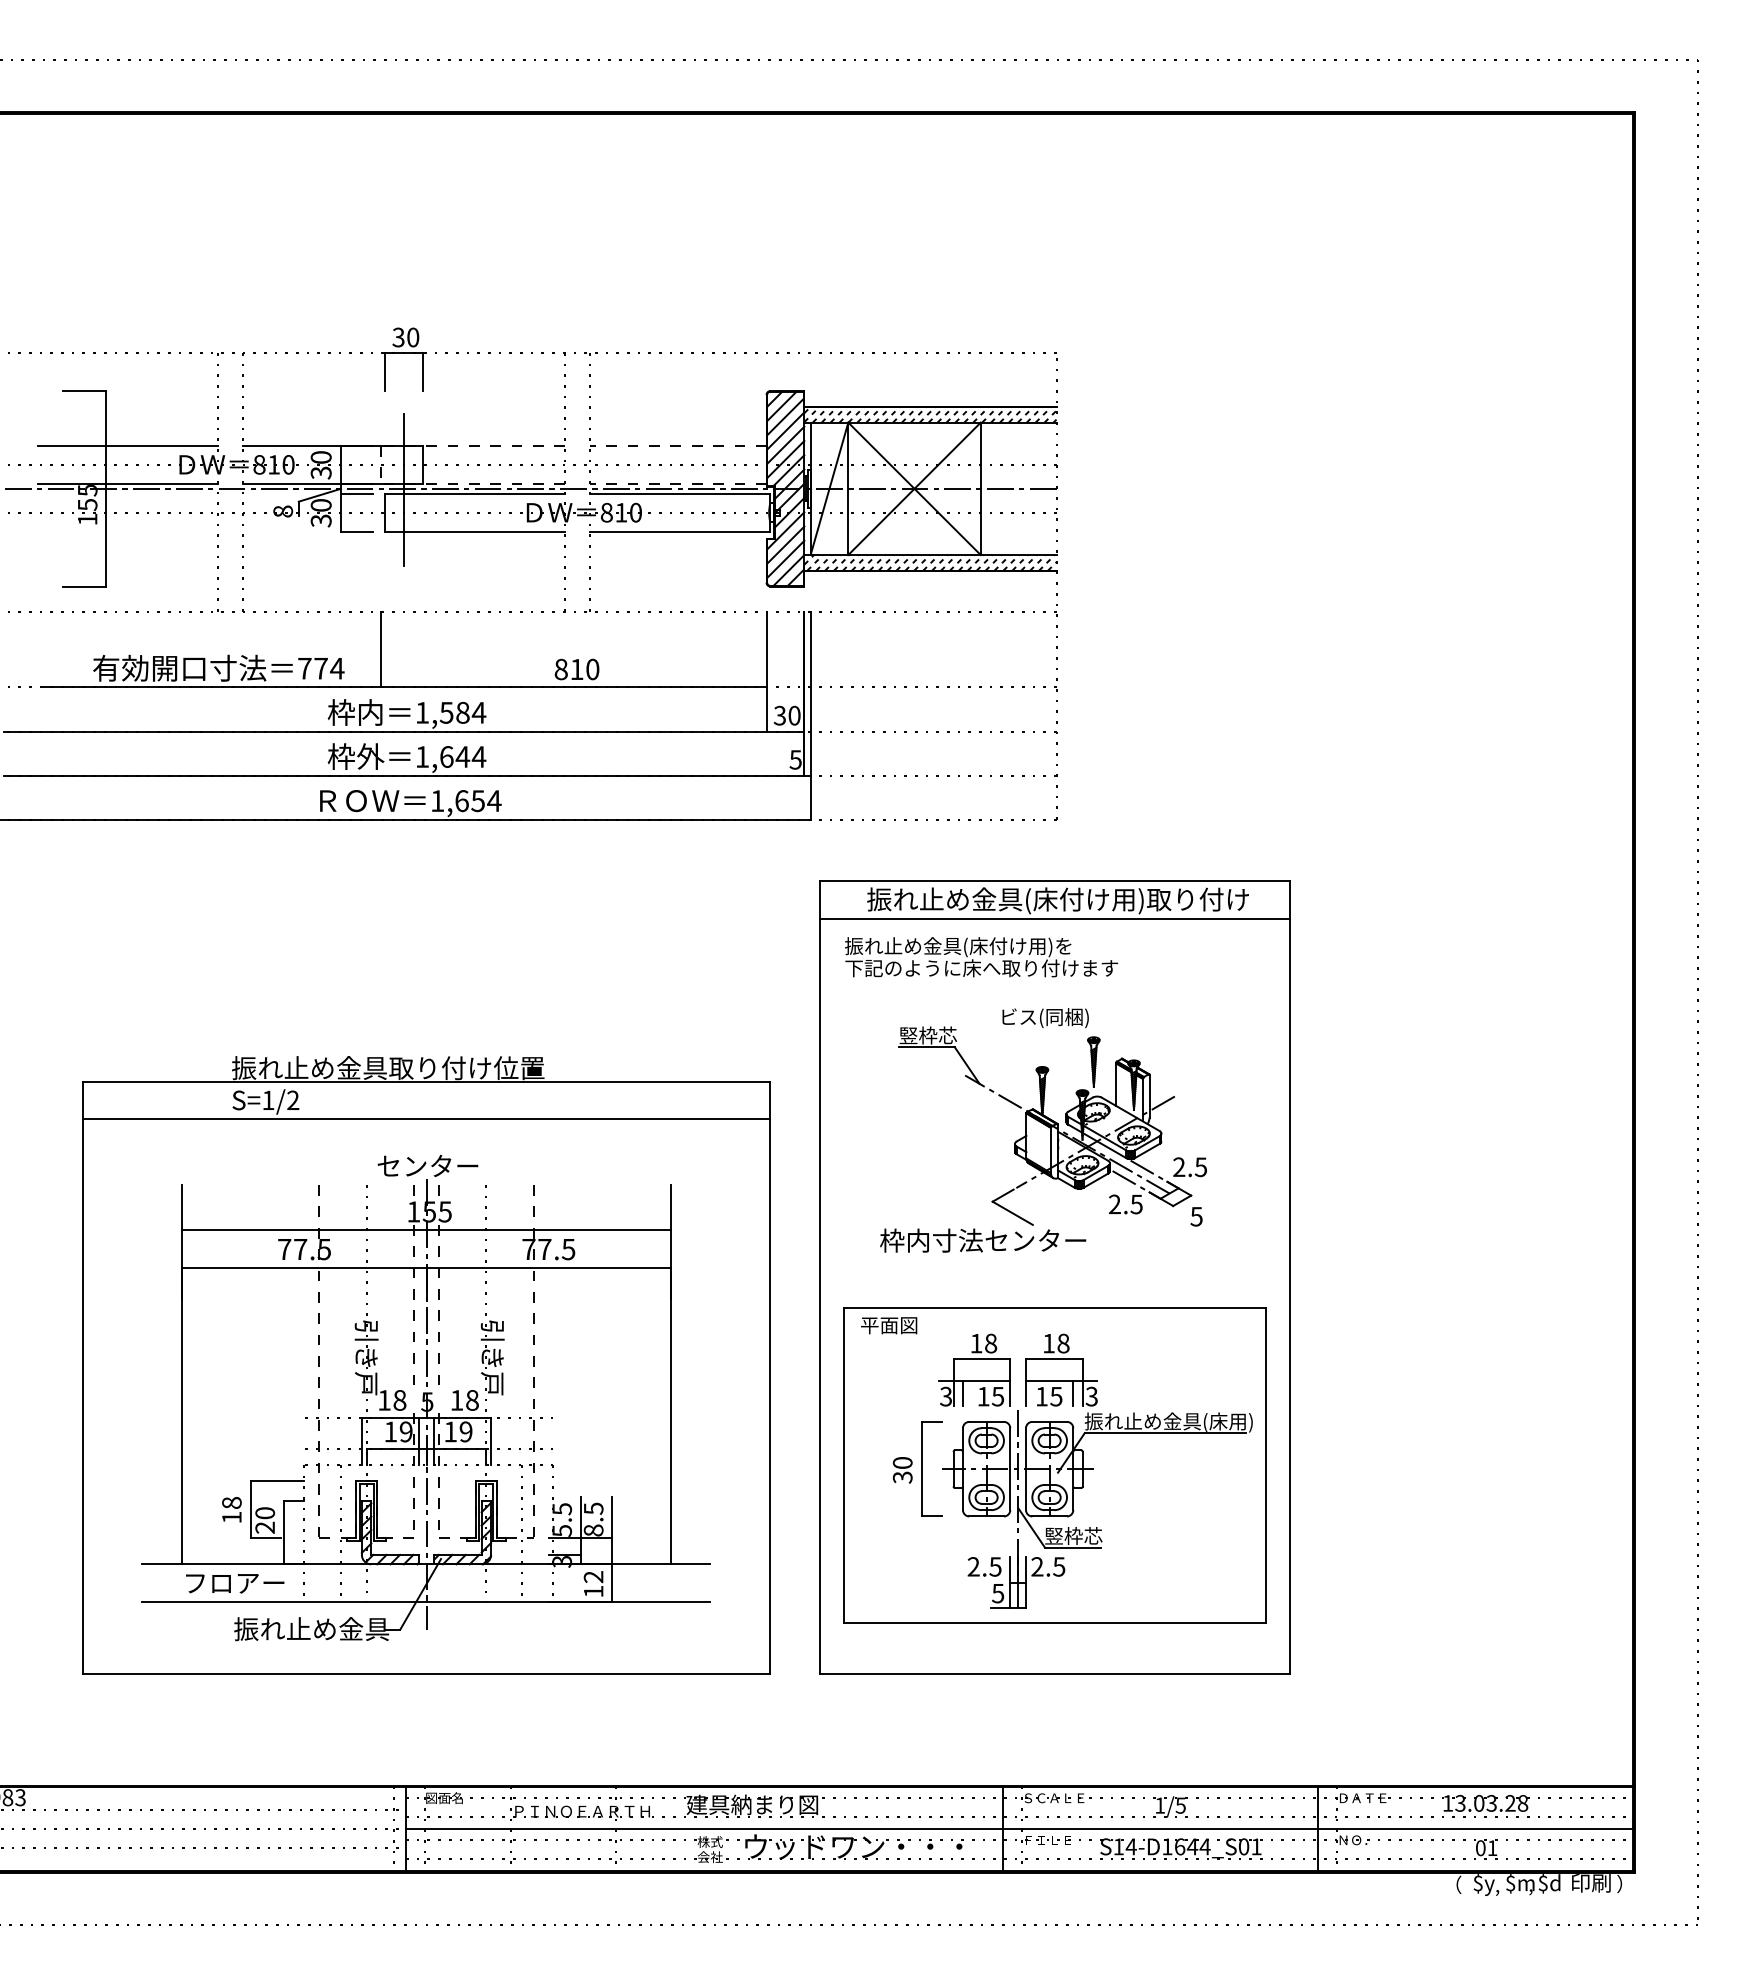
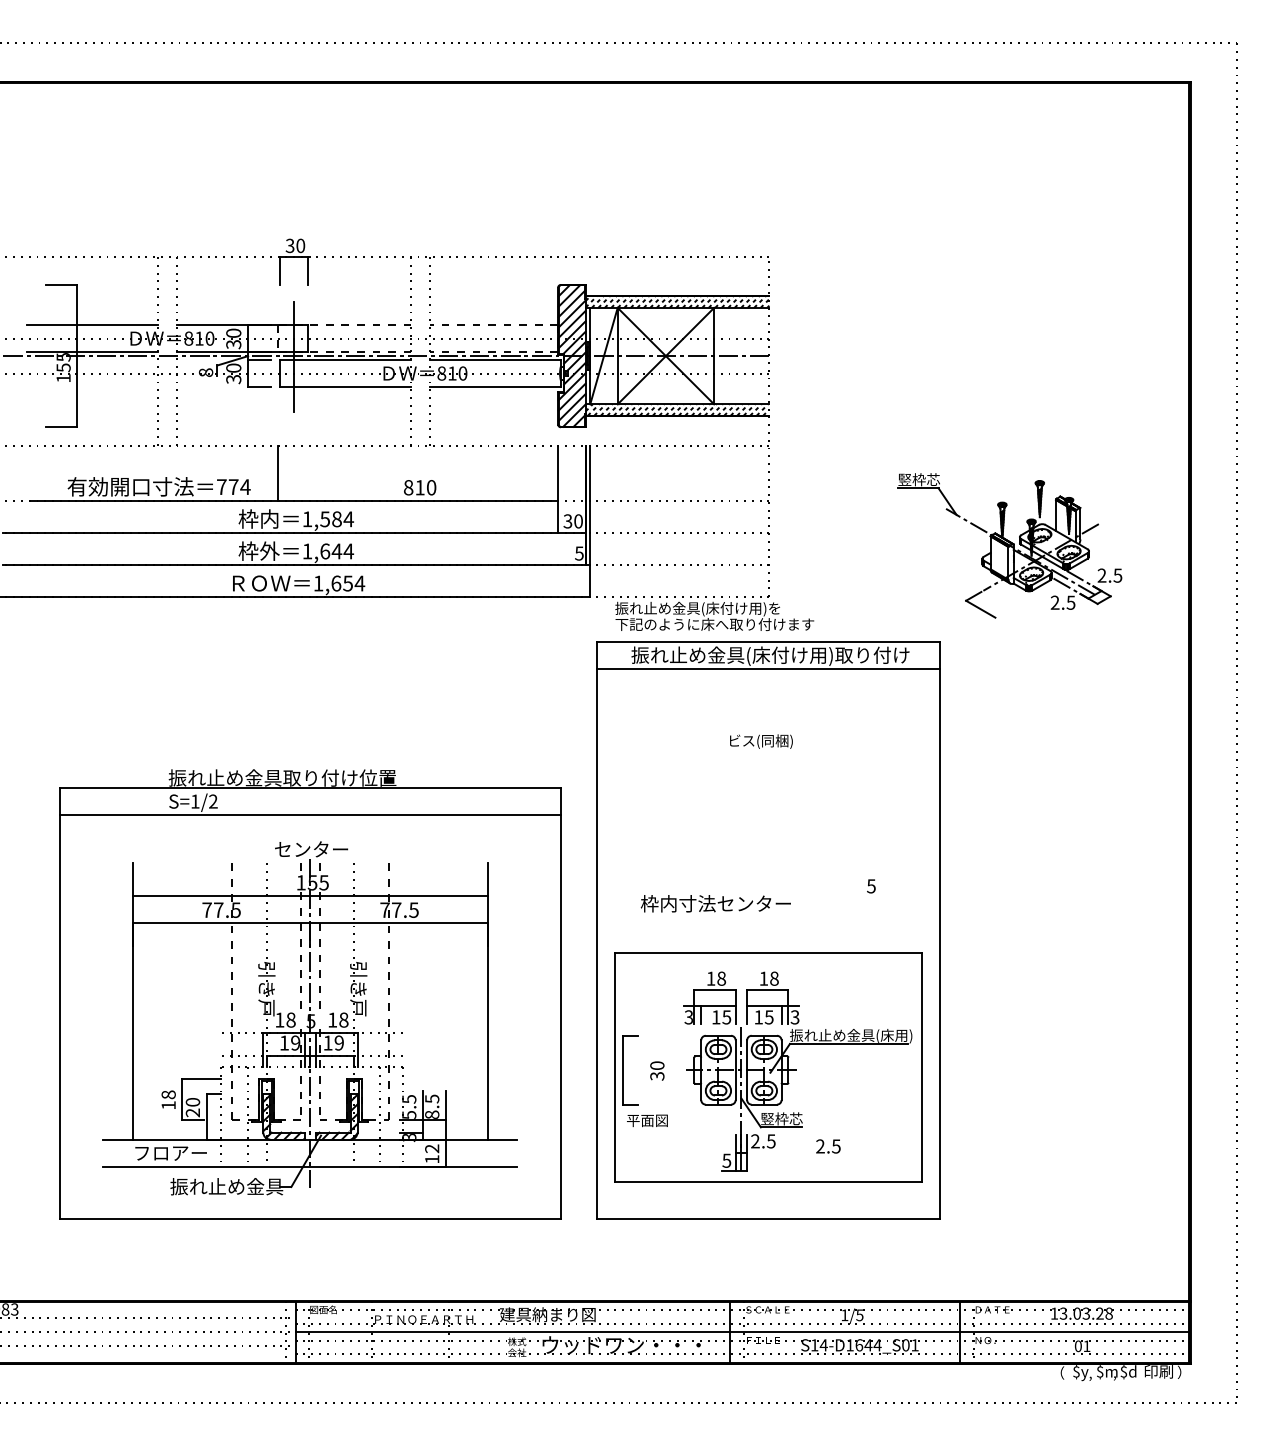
text: (981, 957) -> (714, 616), moved
part: (1052, 1125) -> (1009, 545), moved
text: (889, 1325) -> (647, 1120), moved
part: (922, 1468) -> (623, 1069), moved
text: (984, 1566) -> (828, 1146), moved

